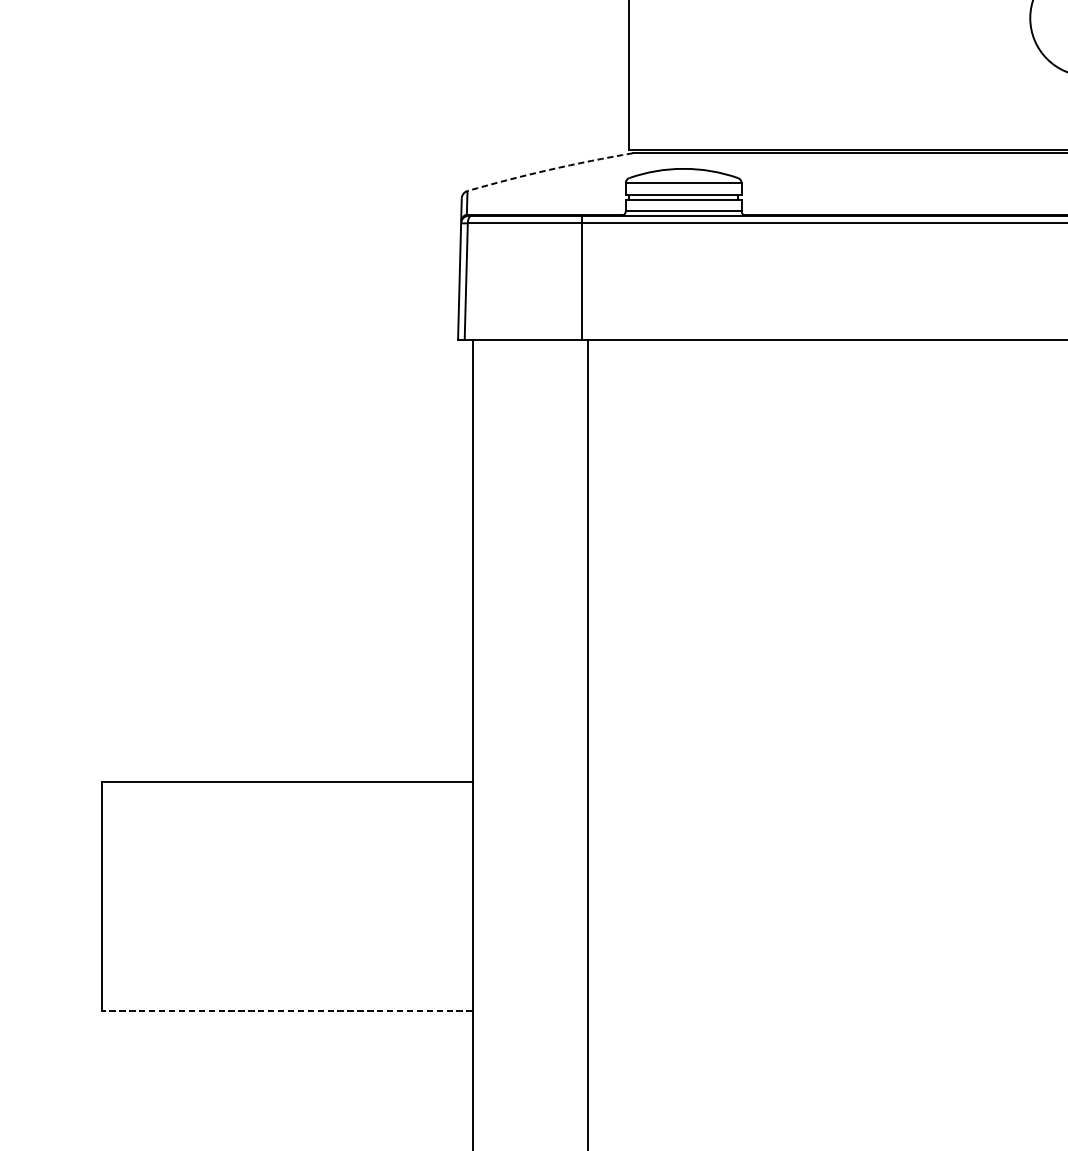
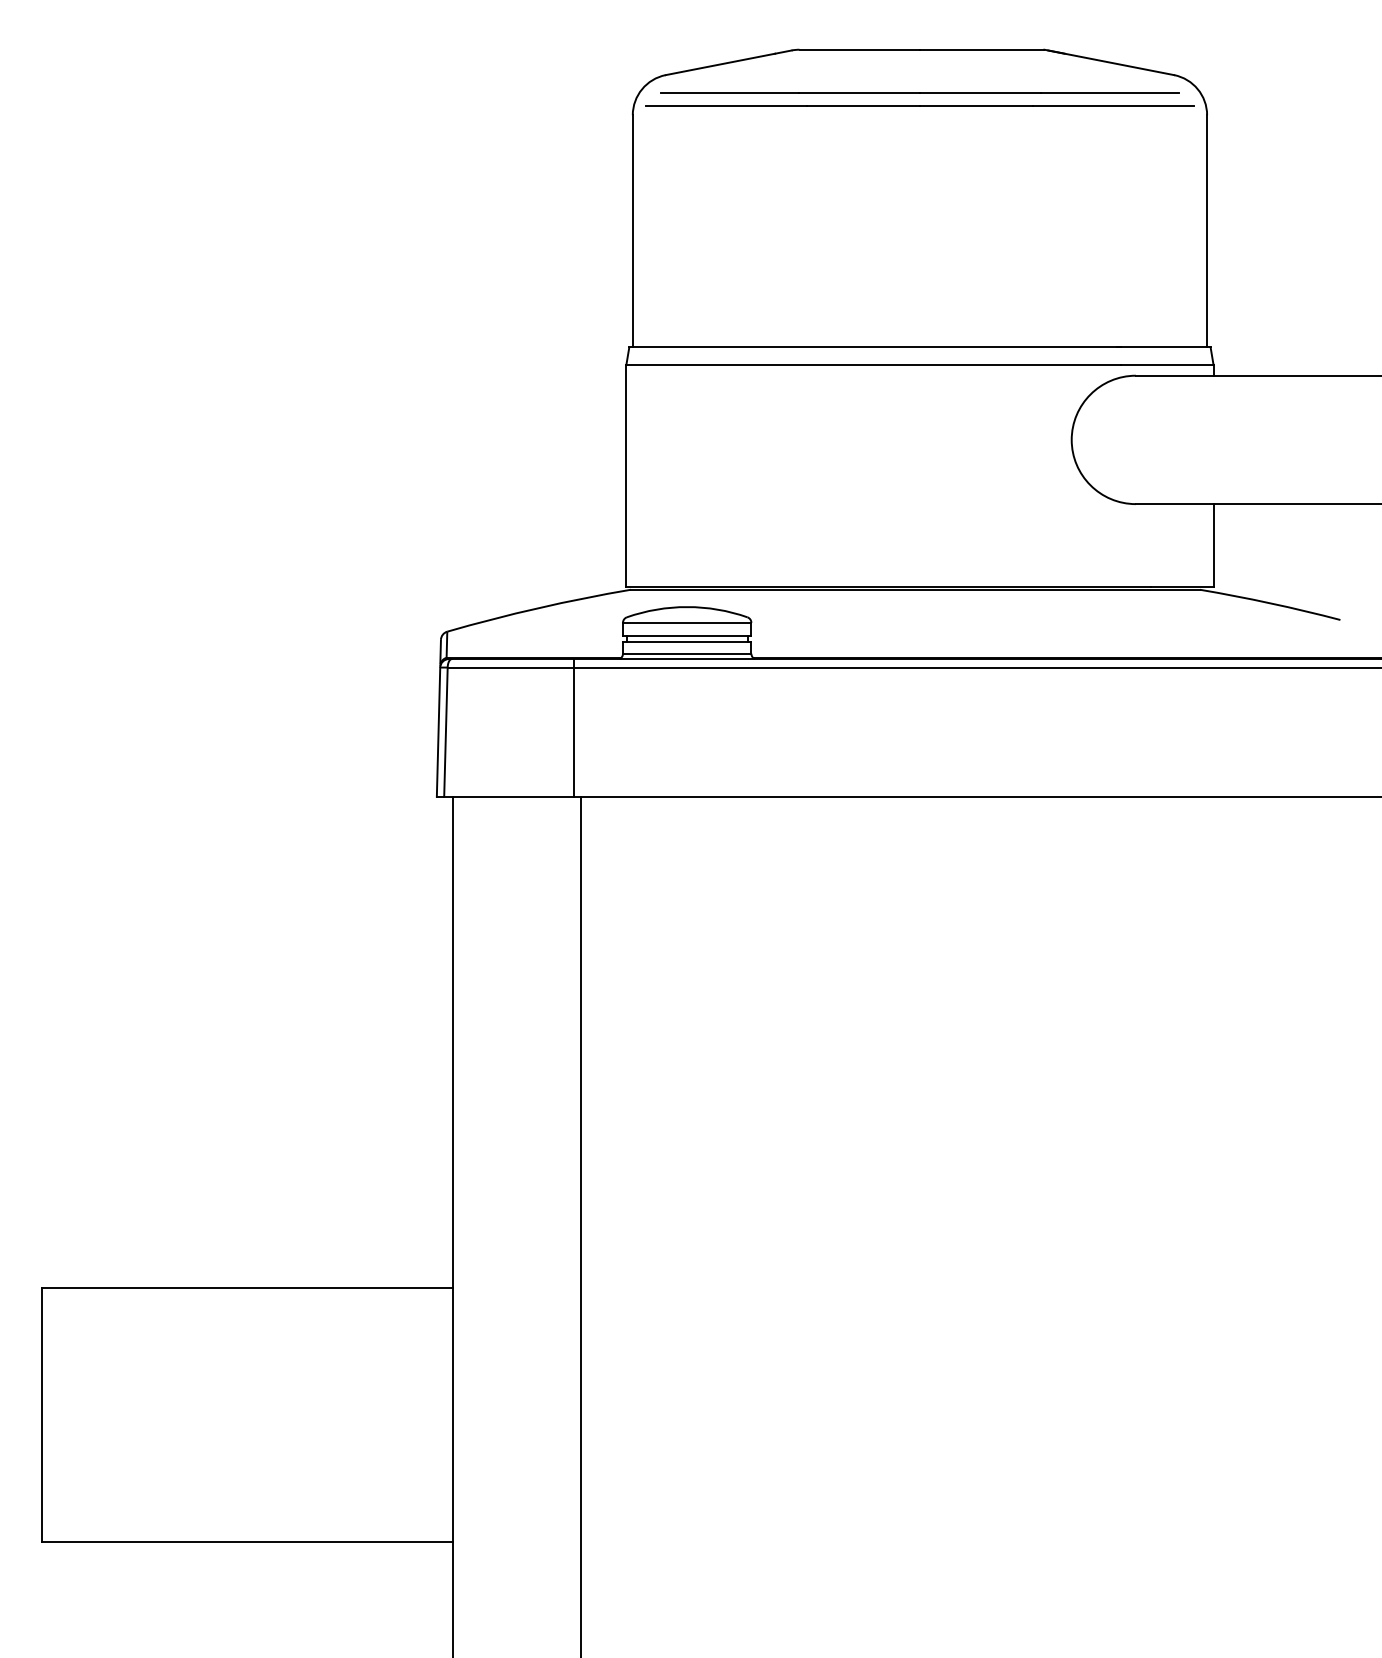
arc: (549, 170) -> (538, 608), dashed -> solid
line: (287, 1011) -> (247, 1541), dashed -> solid

